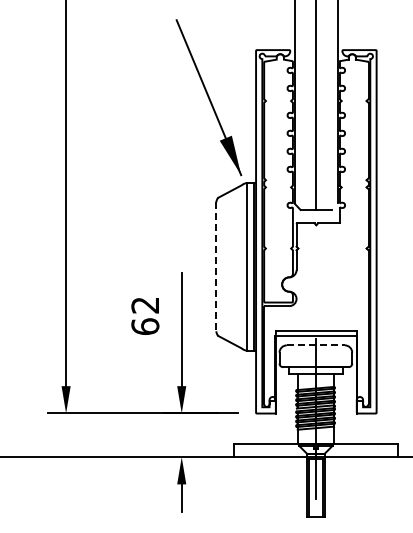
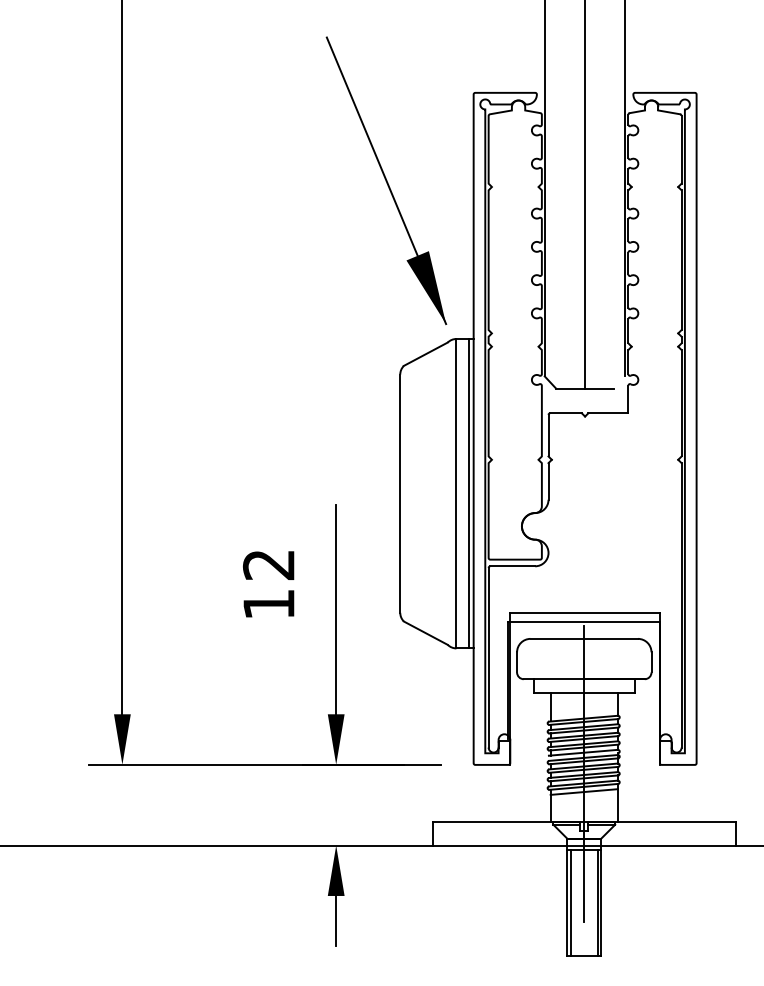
line: (216, 267) -> (400, 494), dashed -> solid
text: (145, 326) -> (269, 603), 62 -> 12
line: (316, 345) -> (585, 639), dashed -> solid

